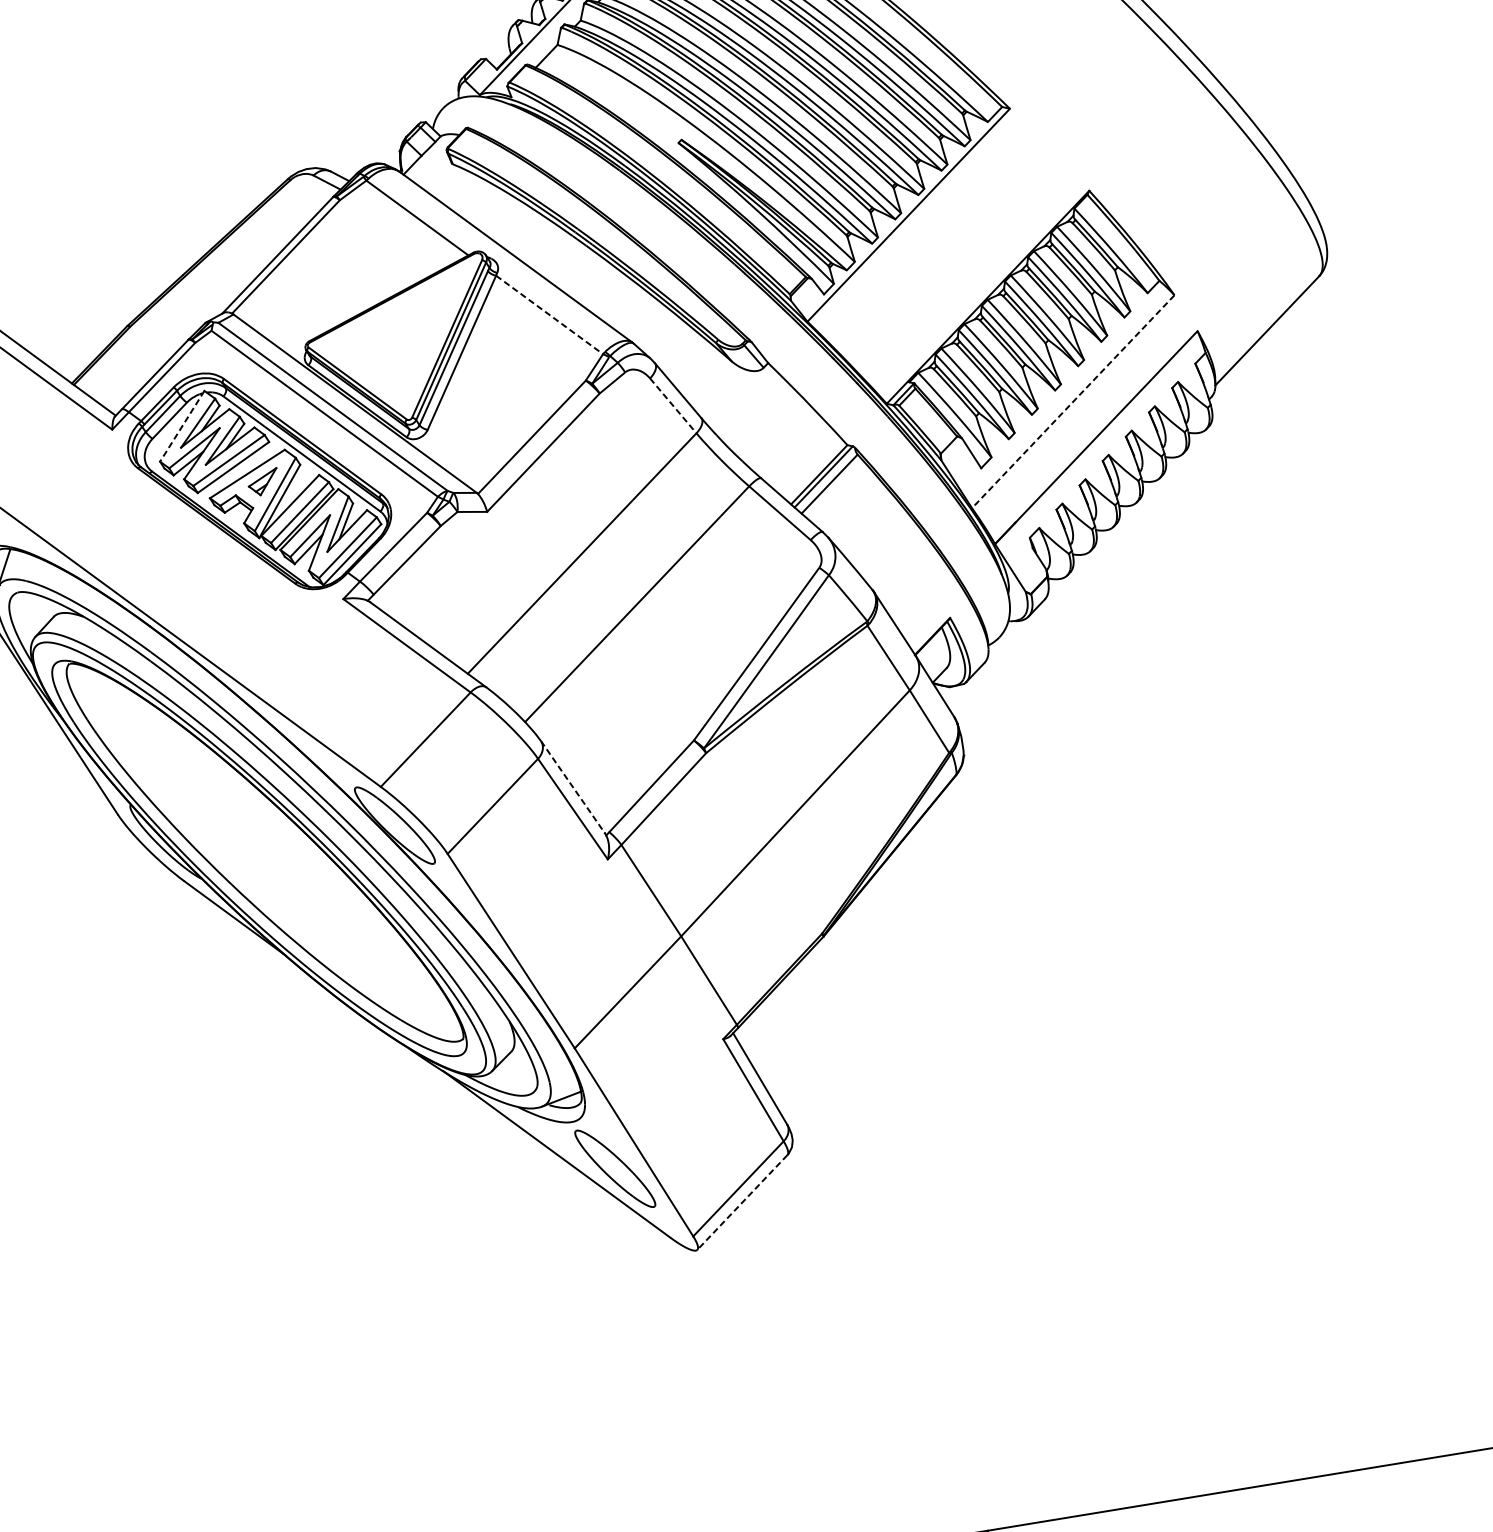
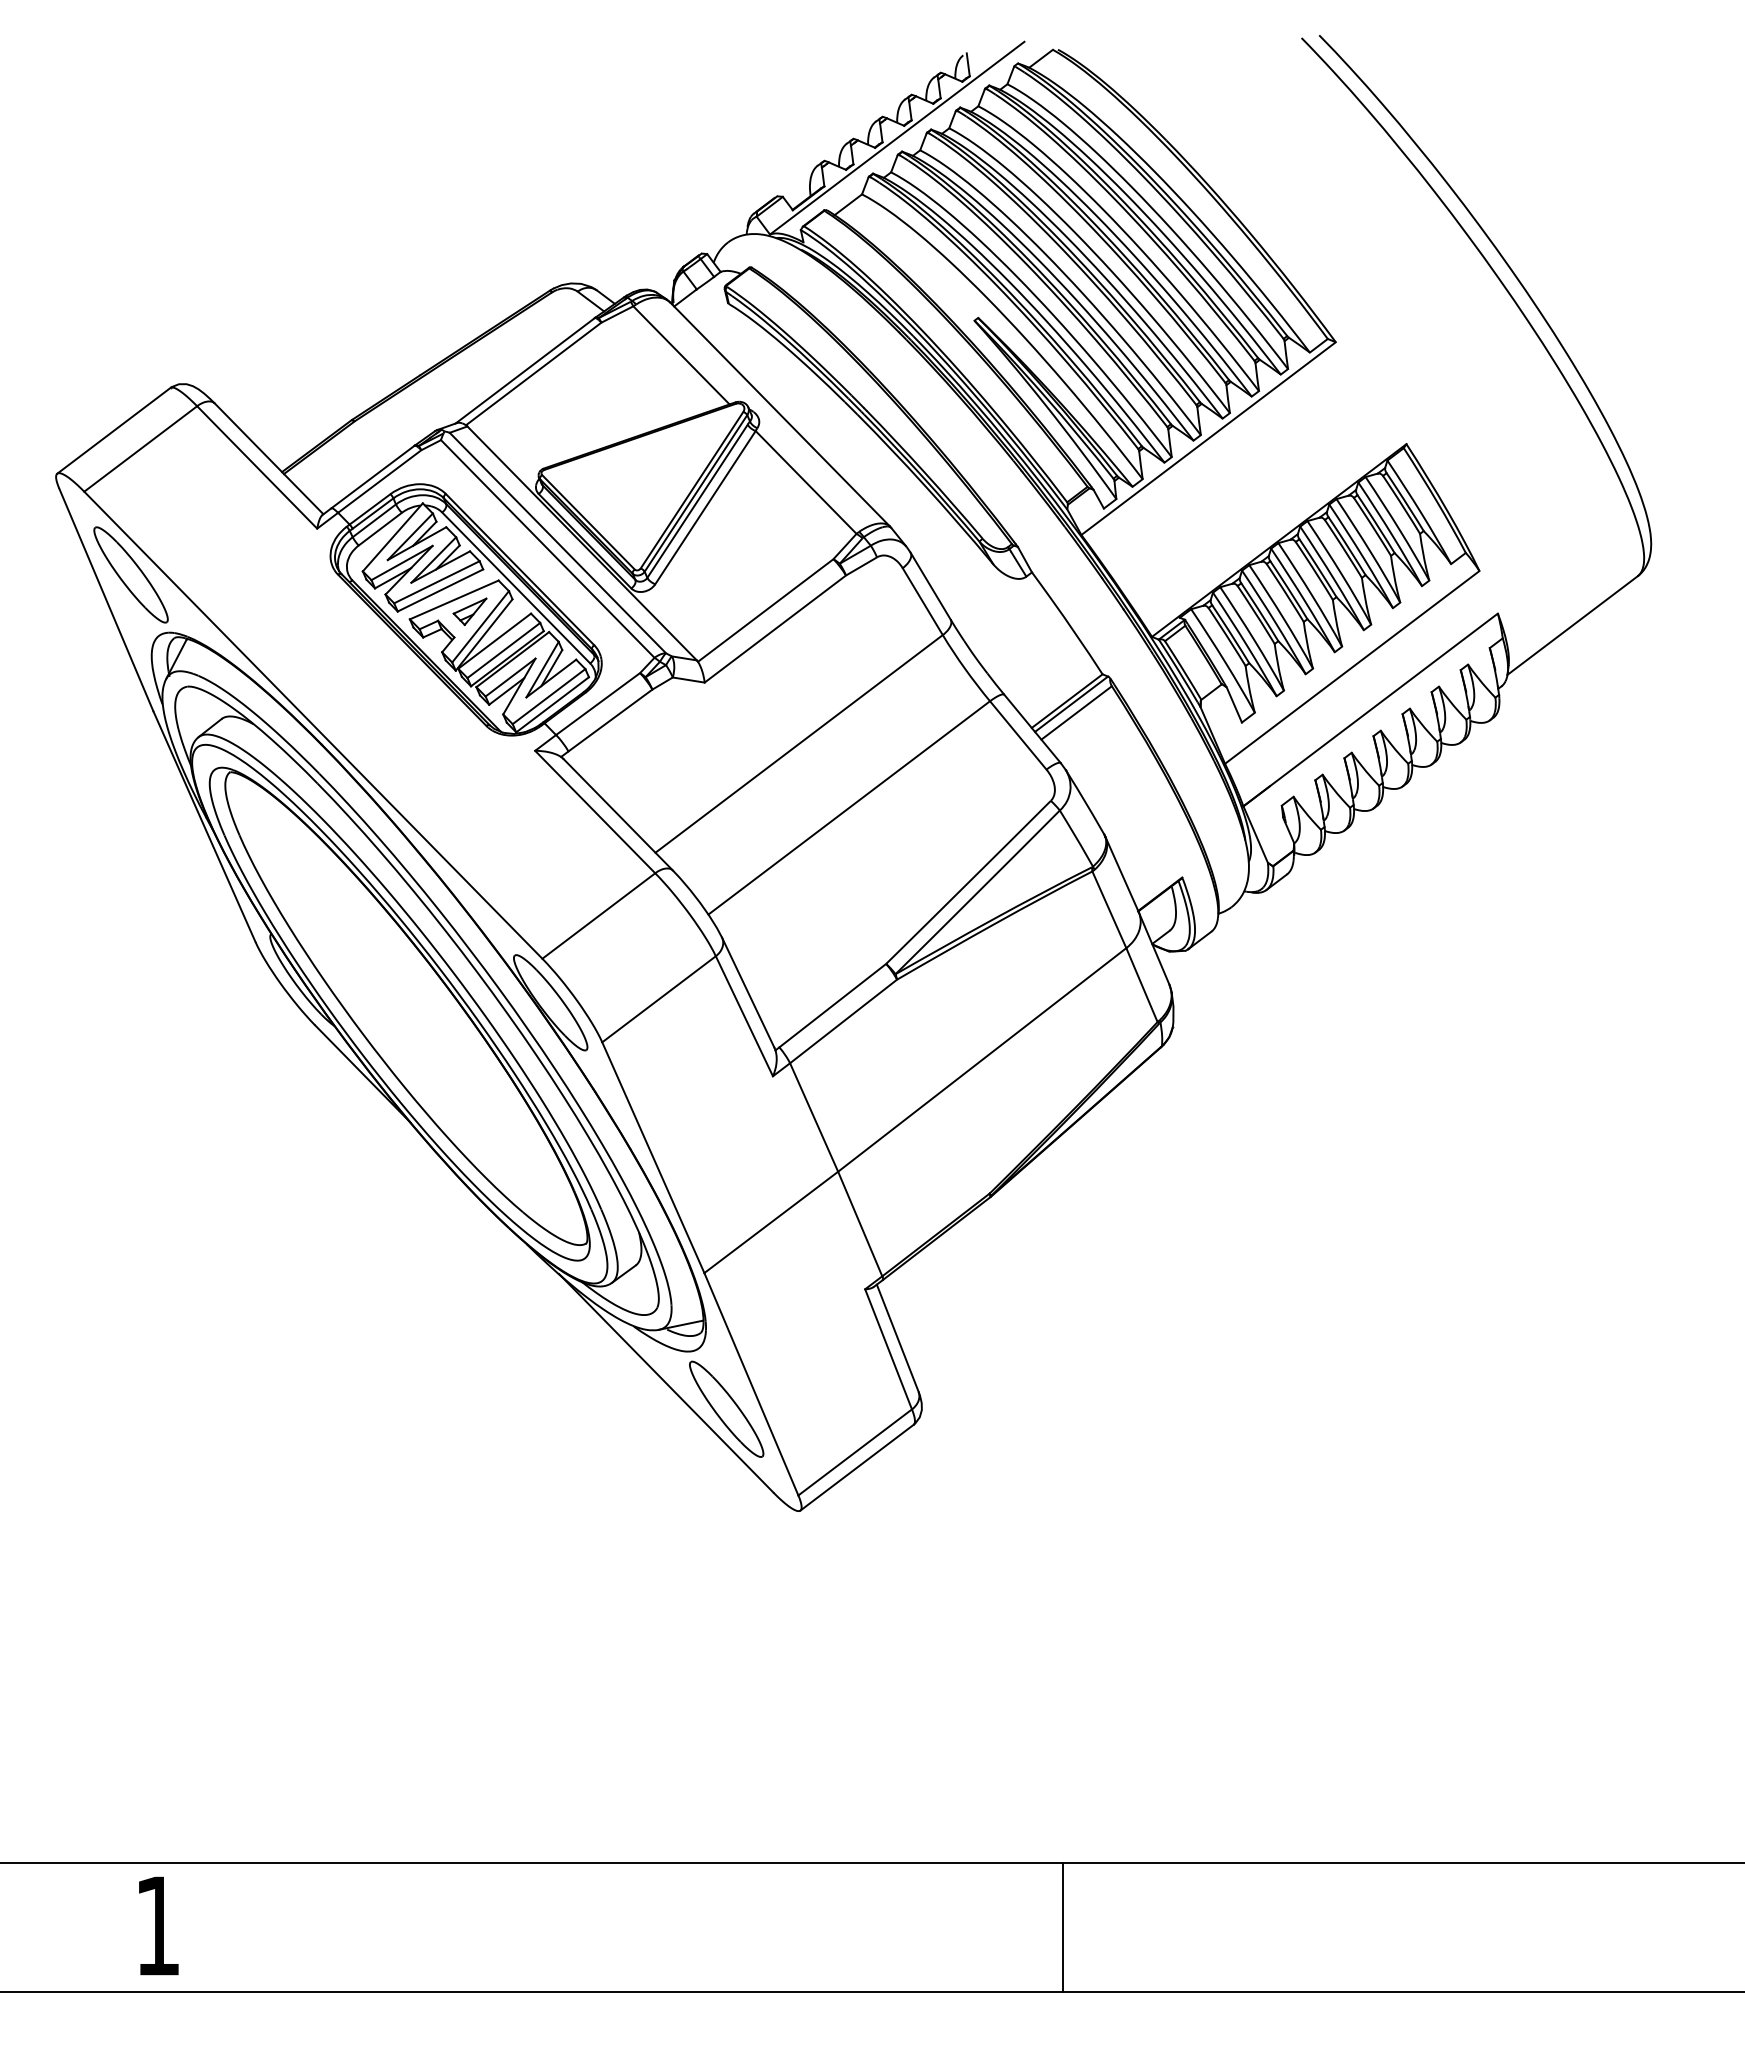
line: (549, 314) -> (806, 482), dashed -> solid
line: (1073, 401) -> (1352, 667), dashed -> solid
line: (673, 405) -> (922, 601), dashed -> solid
line: (182, 426) -> (392, 537), dashed -> solid
line: (573, 787) -> (748, 993), dashed -> solid
line: (742, 1203) -> (856, 1468), dashed -> solid

